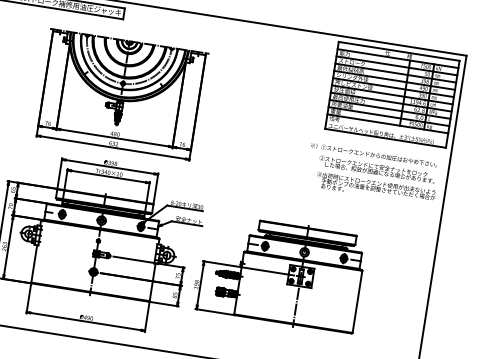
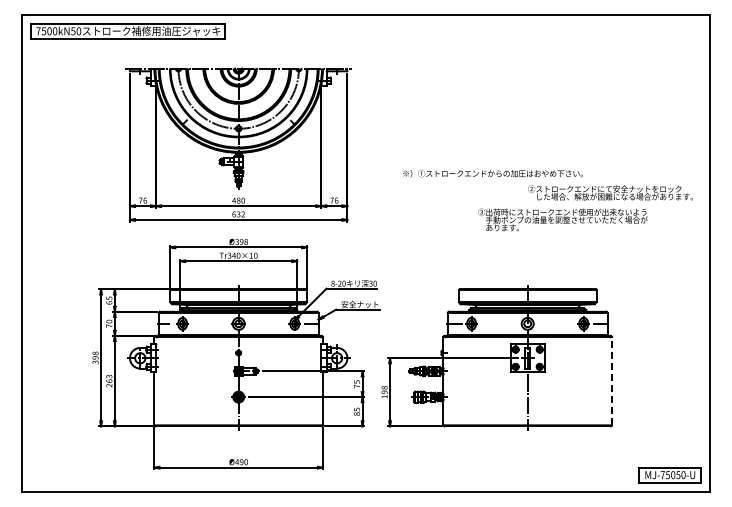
part: (391, 94) -> (614, 85), removed
text: (373, 155) -> (492, 173), moved
text: (375, 188) -> (562, 219), moved
line: (357, 301) -> (611, 380), solid -> dashed

